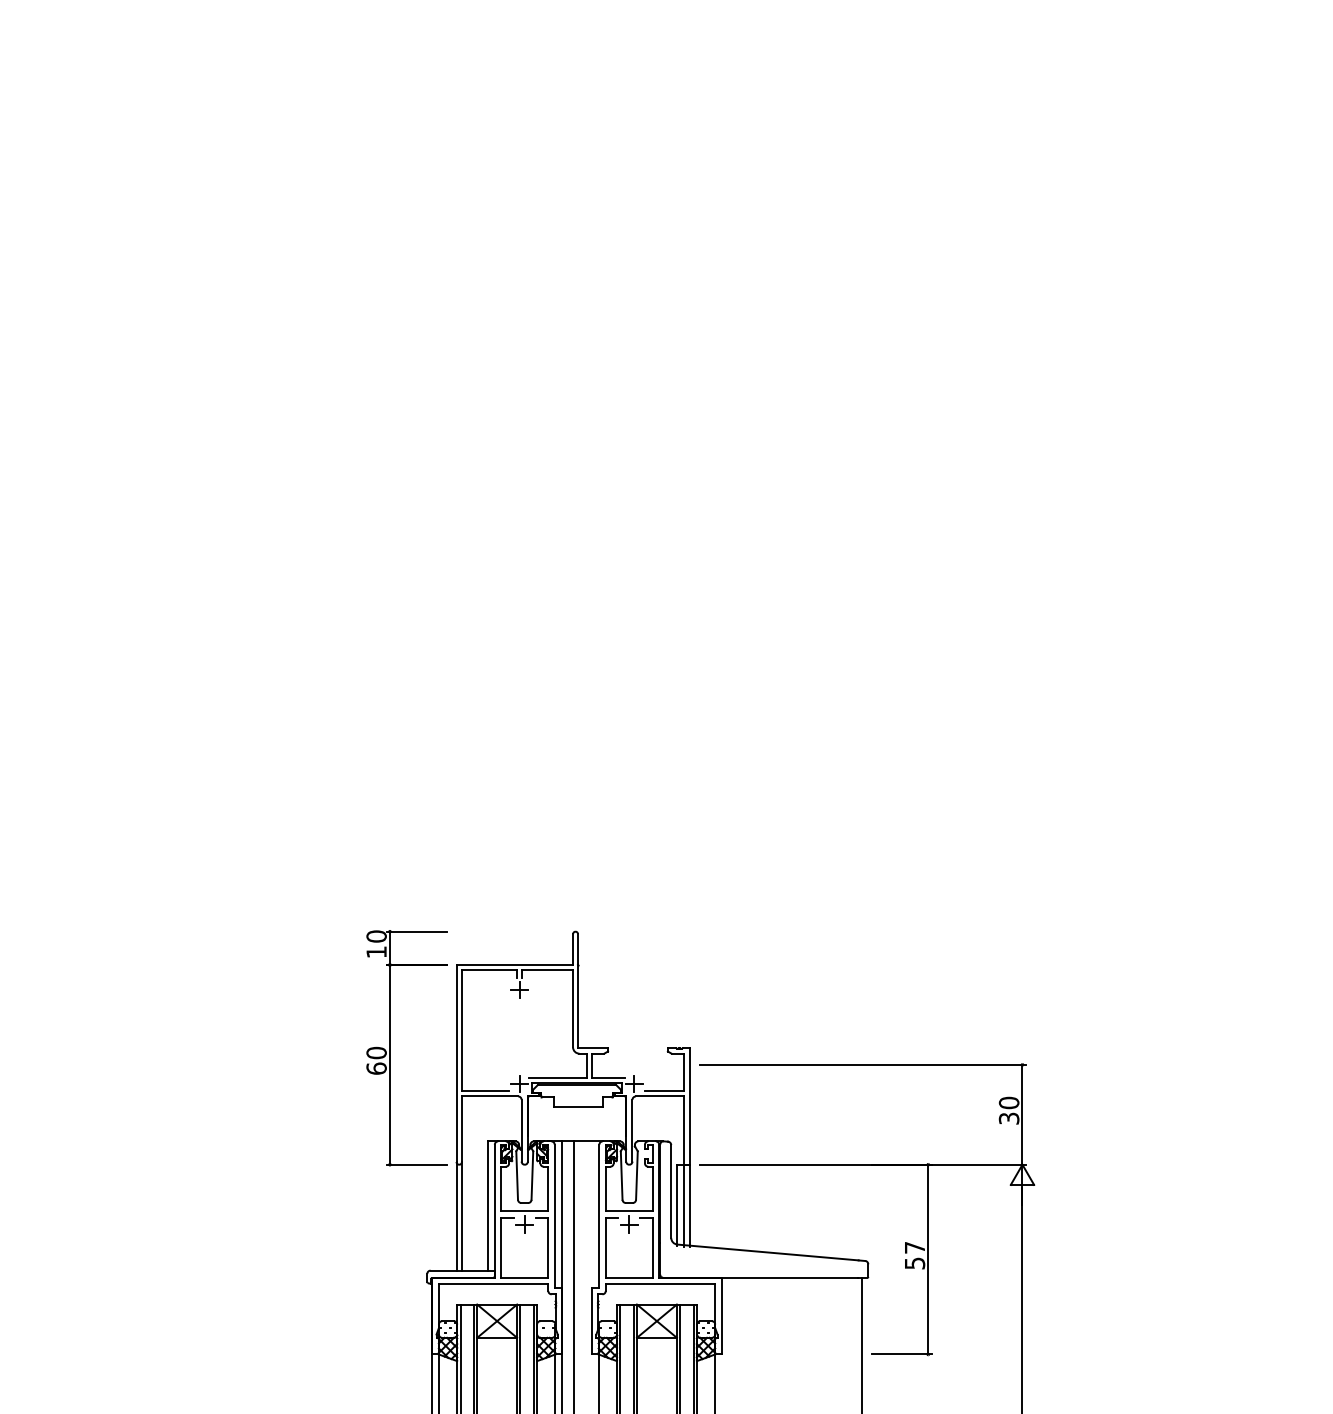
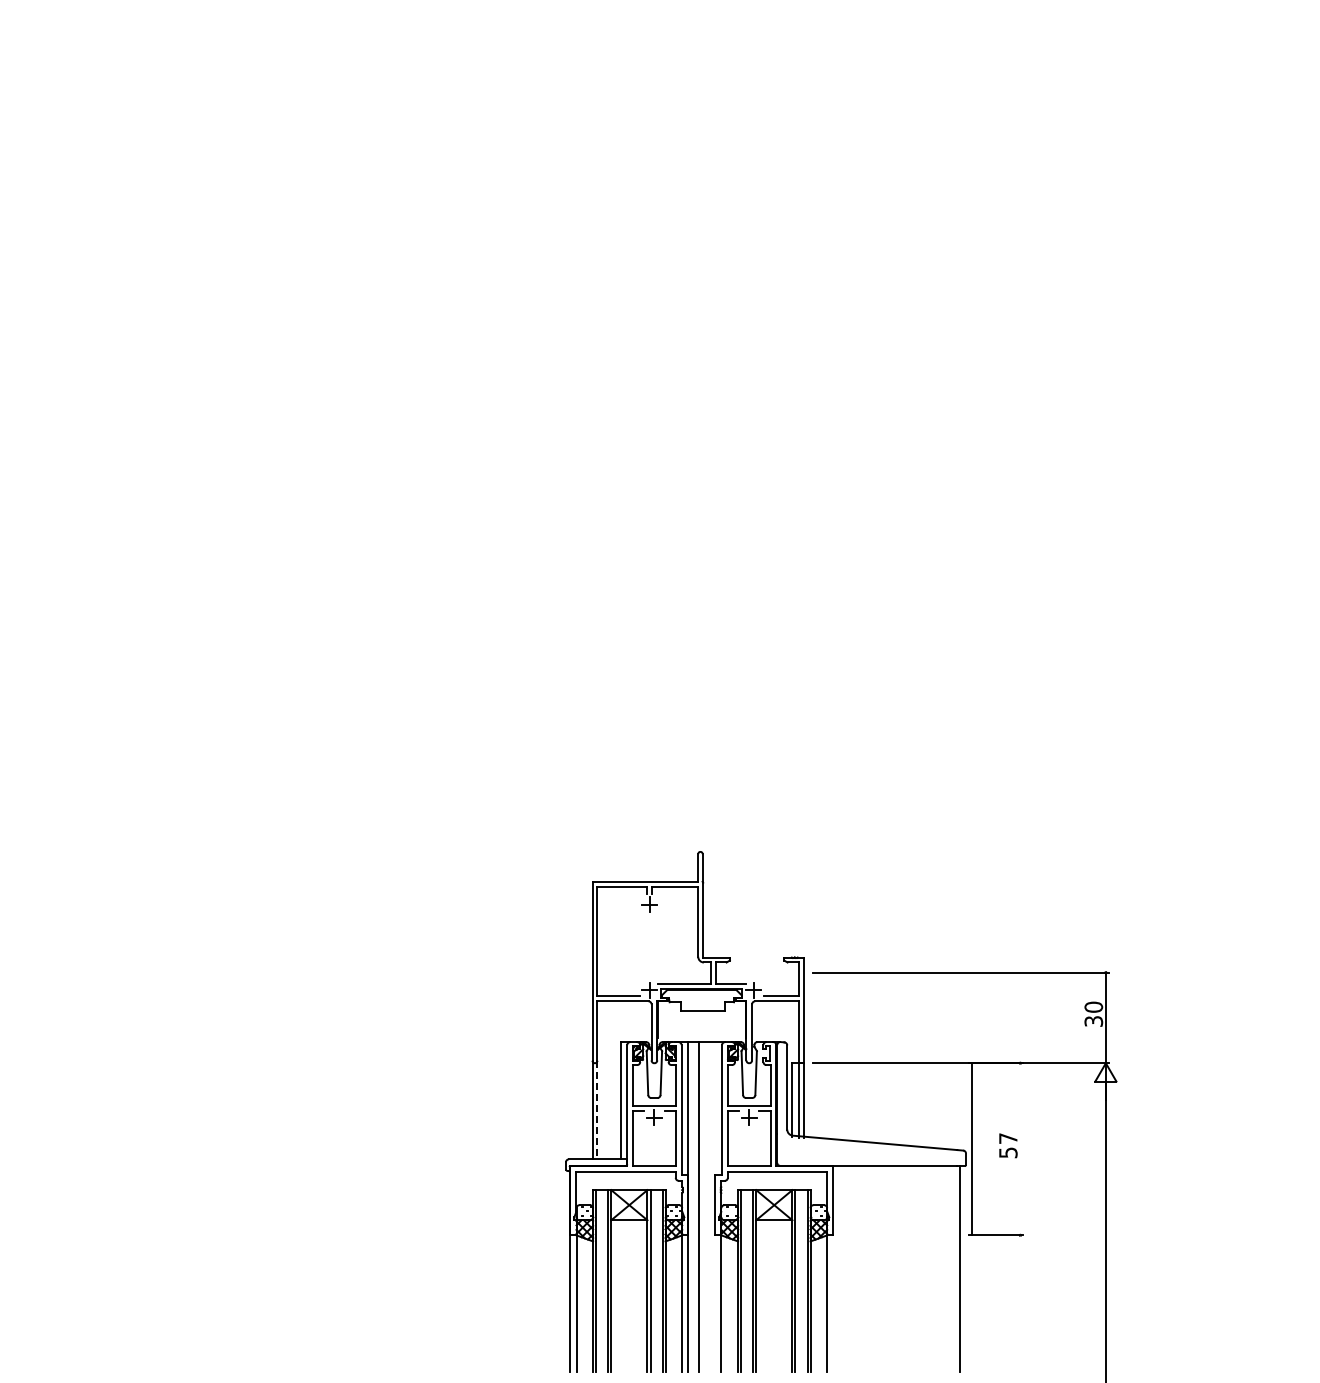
part: (390, 1048) -> (532, 957), removed
line: (462, 1216) -> (597, 1110), solid -> dashed
line: (928, 1259) -> (972, 1149), moved

